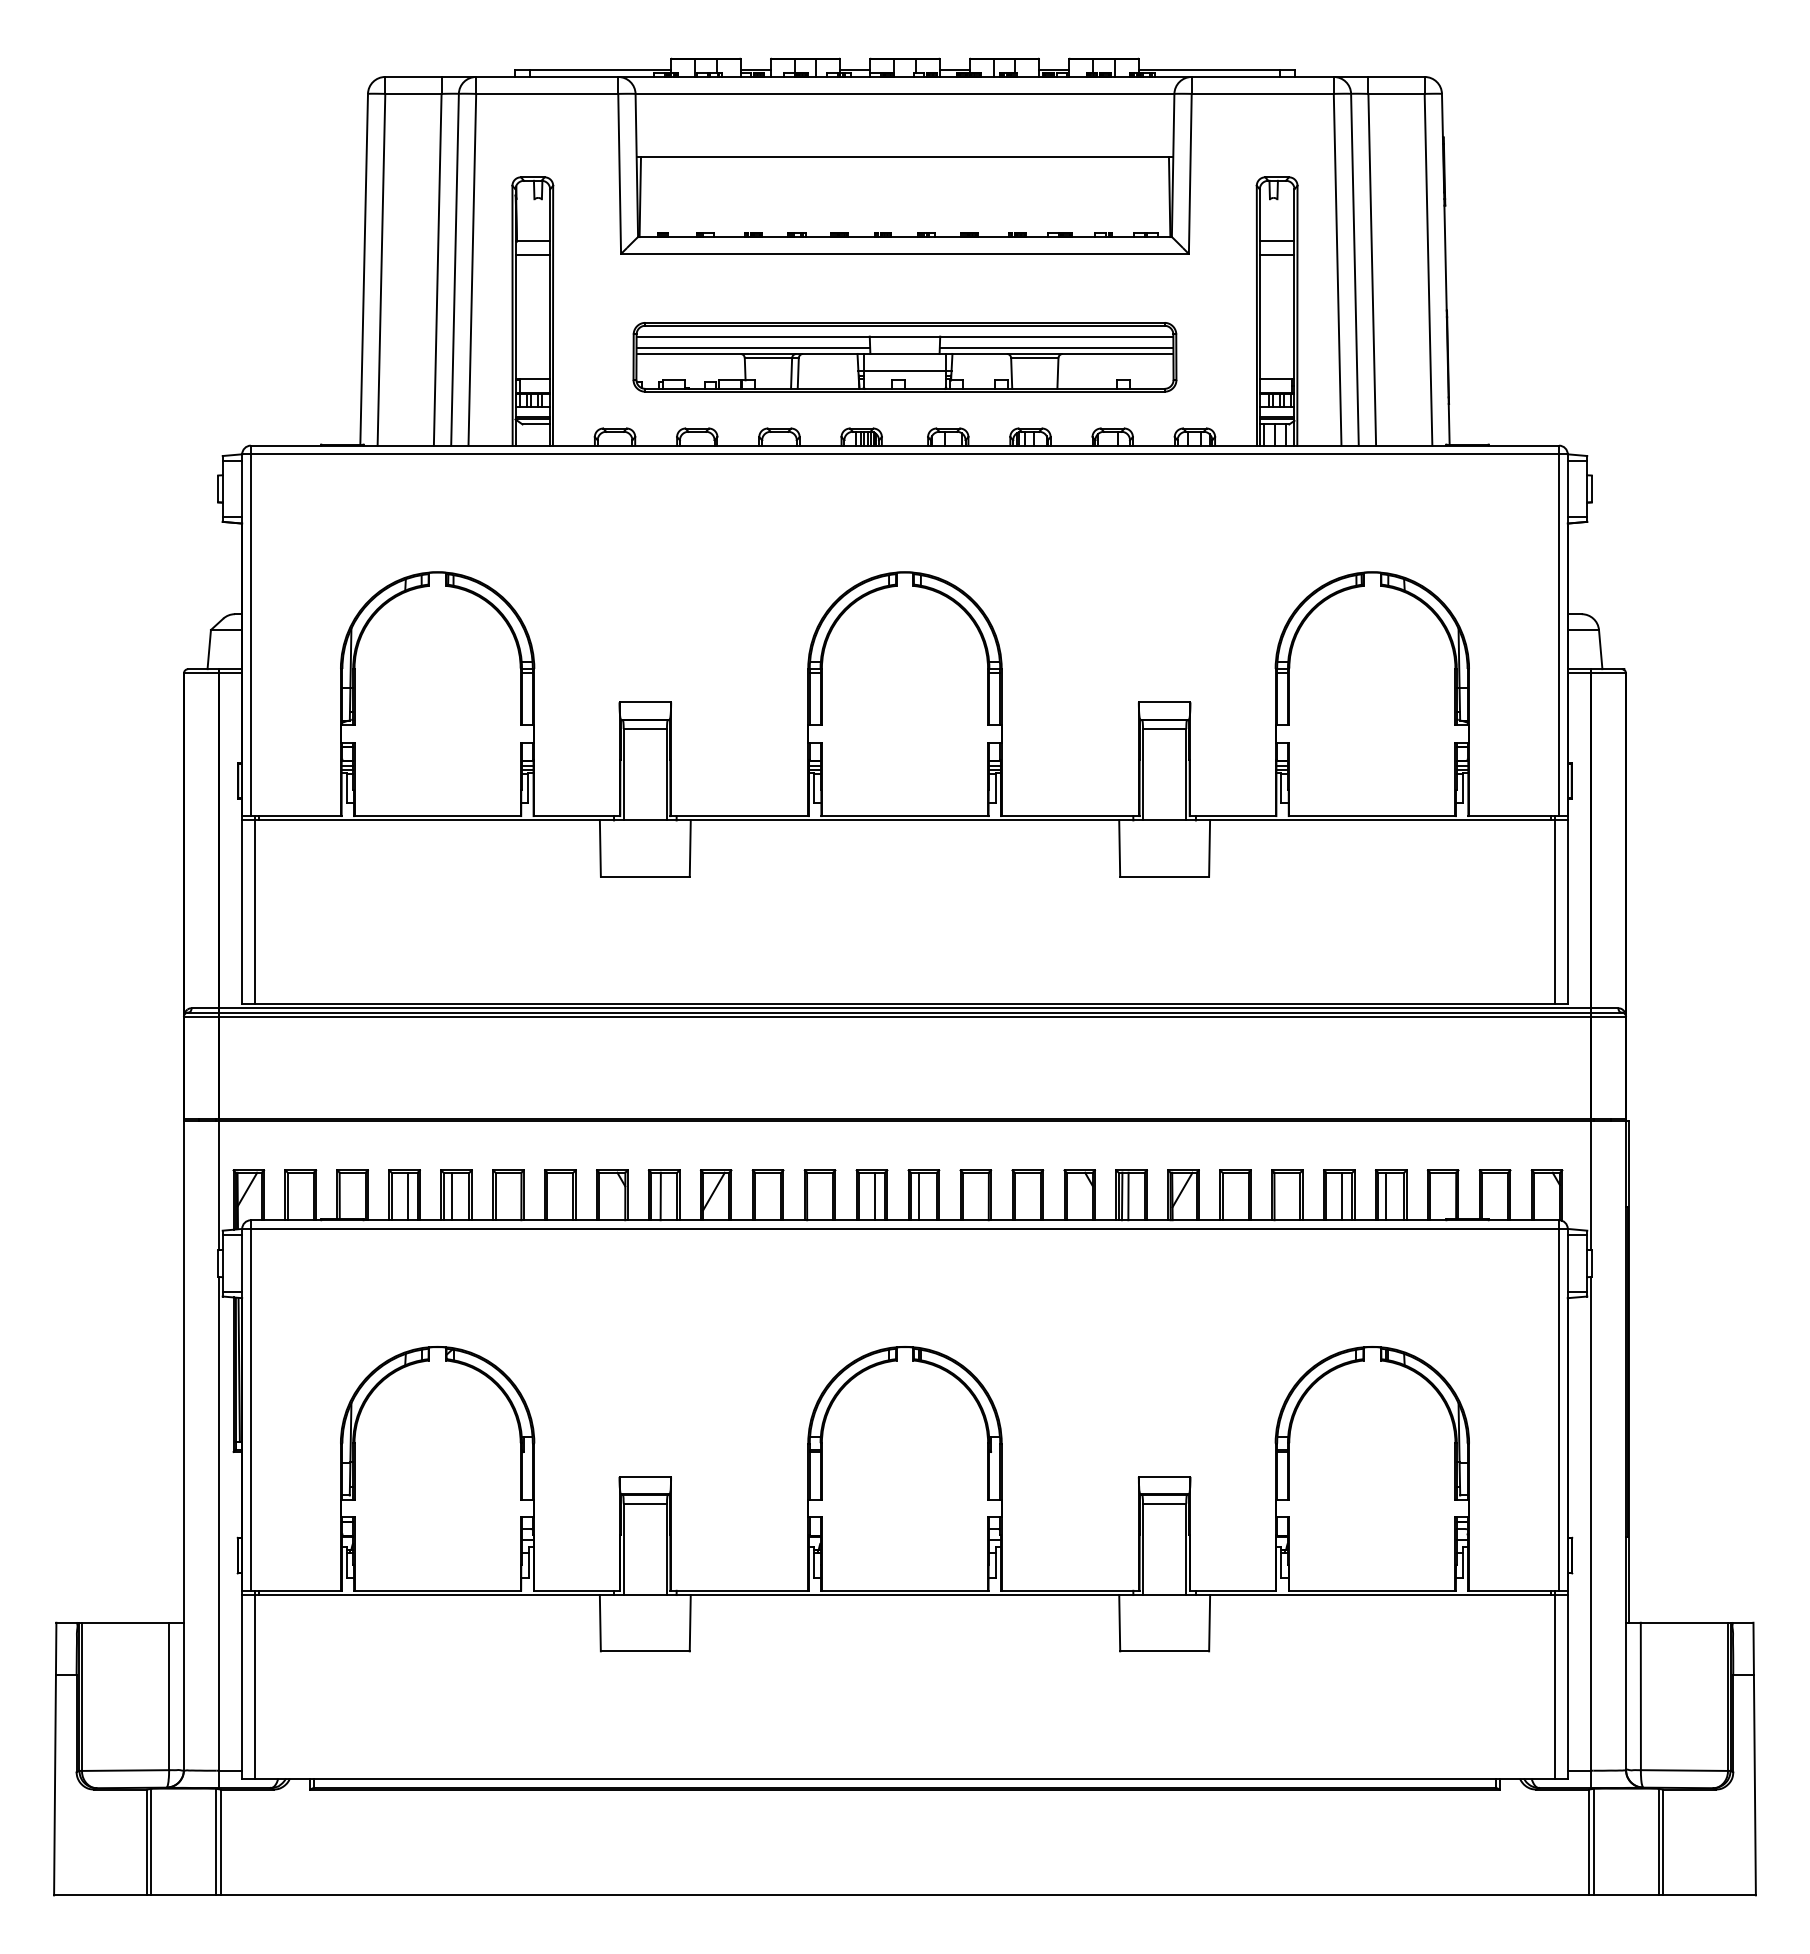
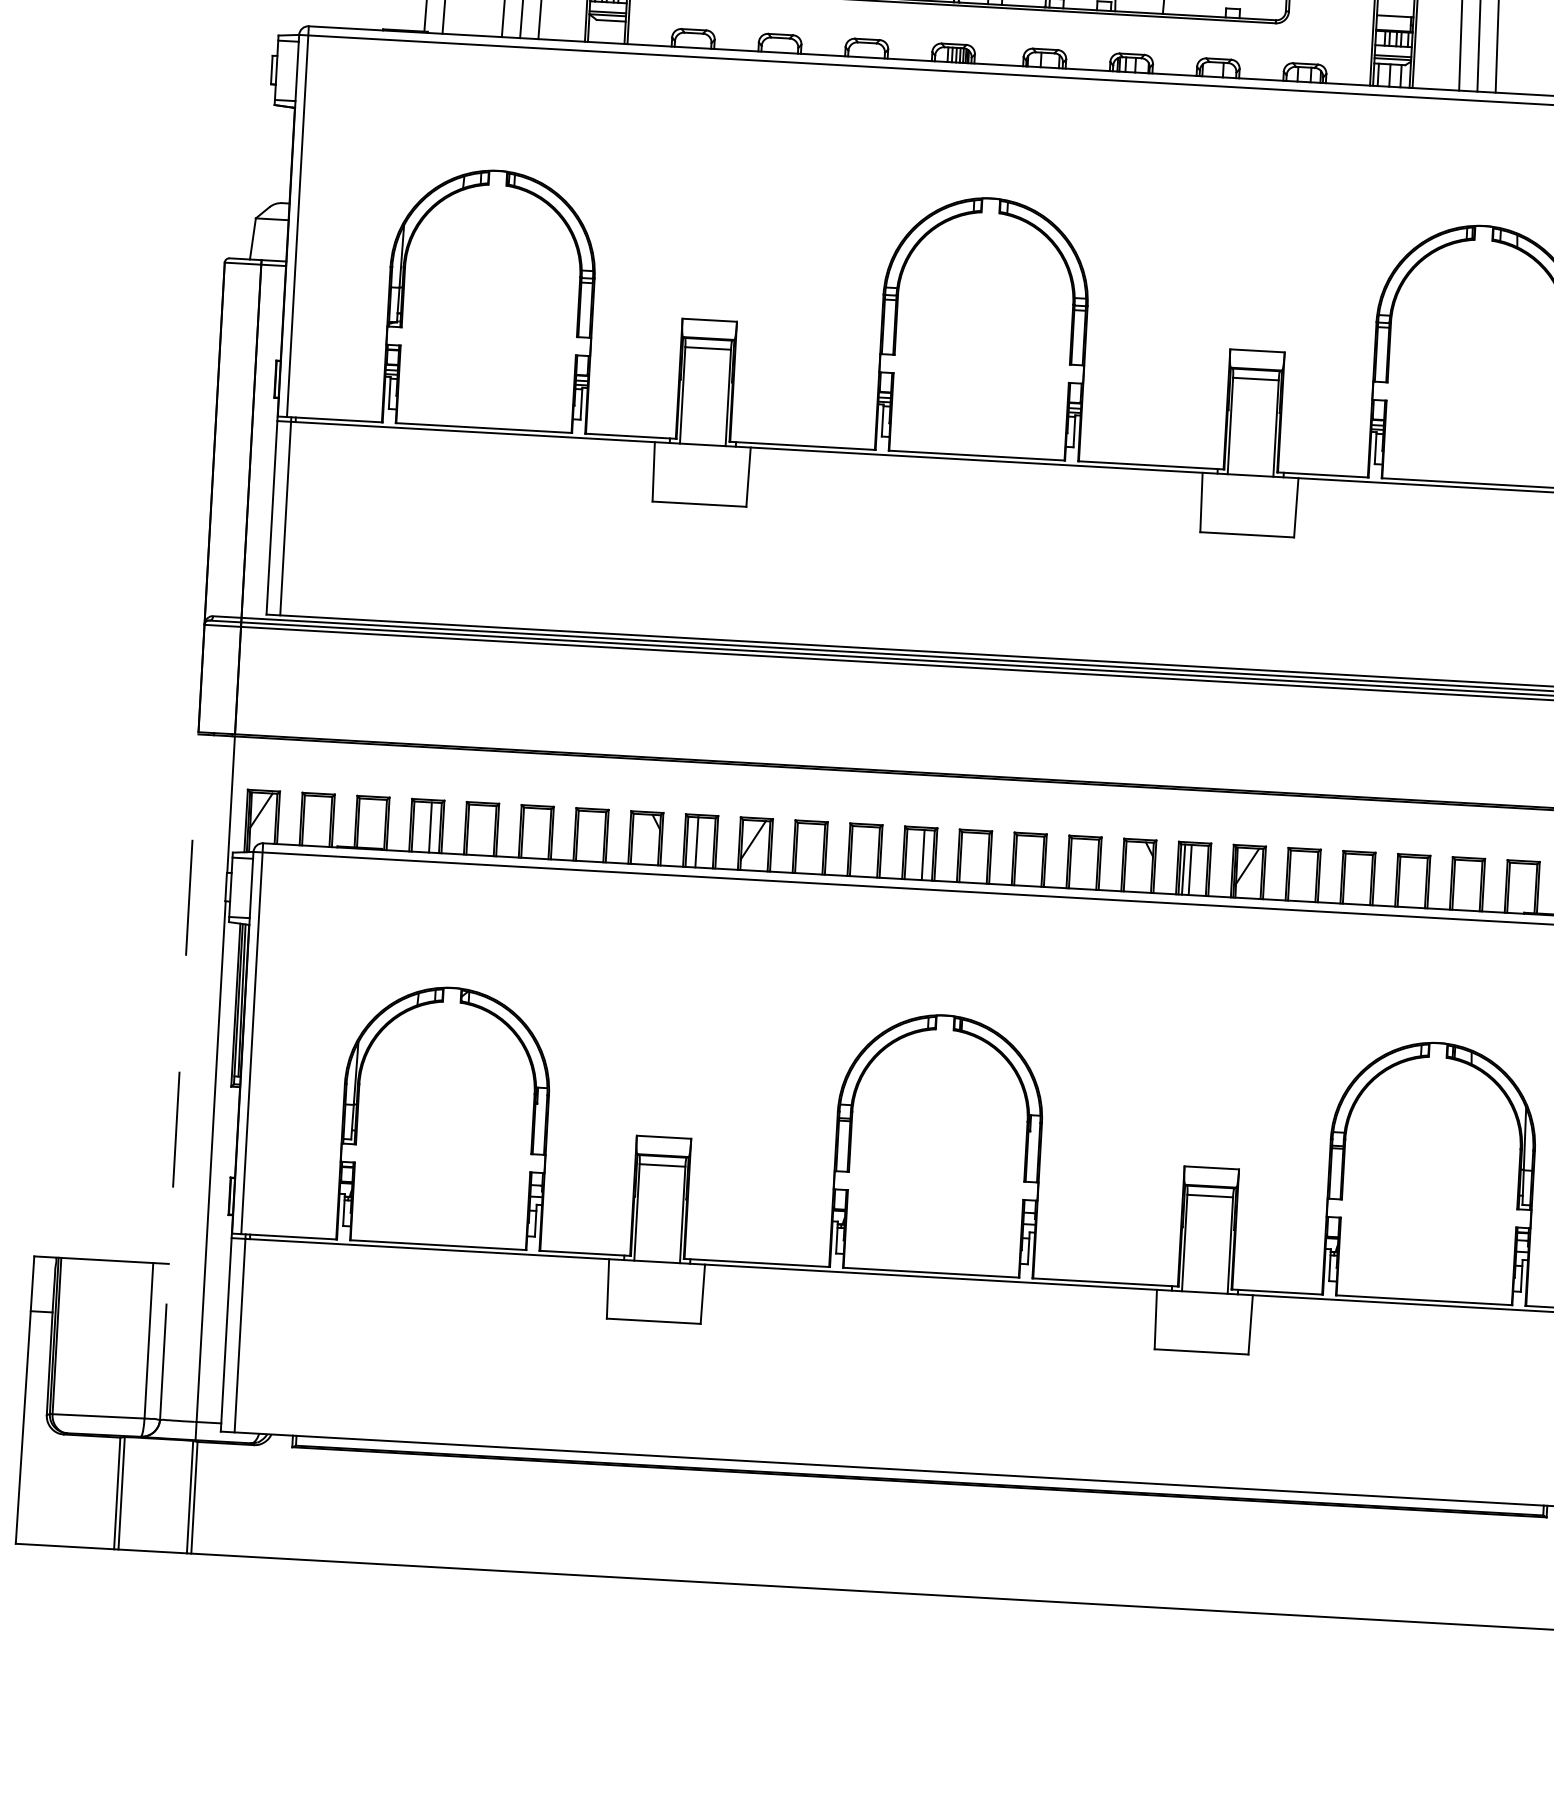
line: (452, 1196) -> (477, 830), removed
line: (919, 1196) -> (969, 857), removed
line: (1342, 1196) -> (1415, 882), removed
line: (1386, 1196) -> (1462, 885), removed
line: (183, 1445) -> (178, 1076), solid -> dashed

